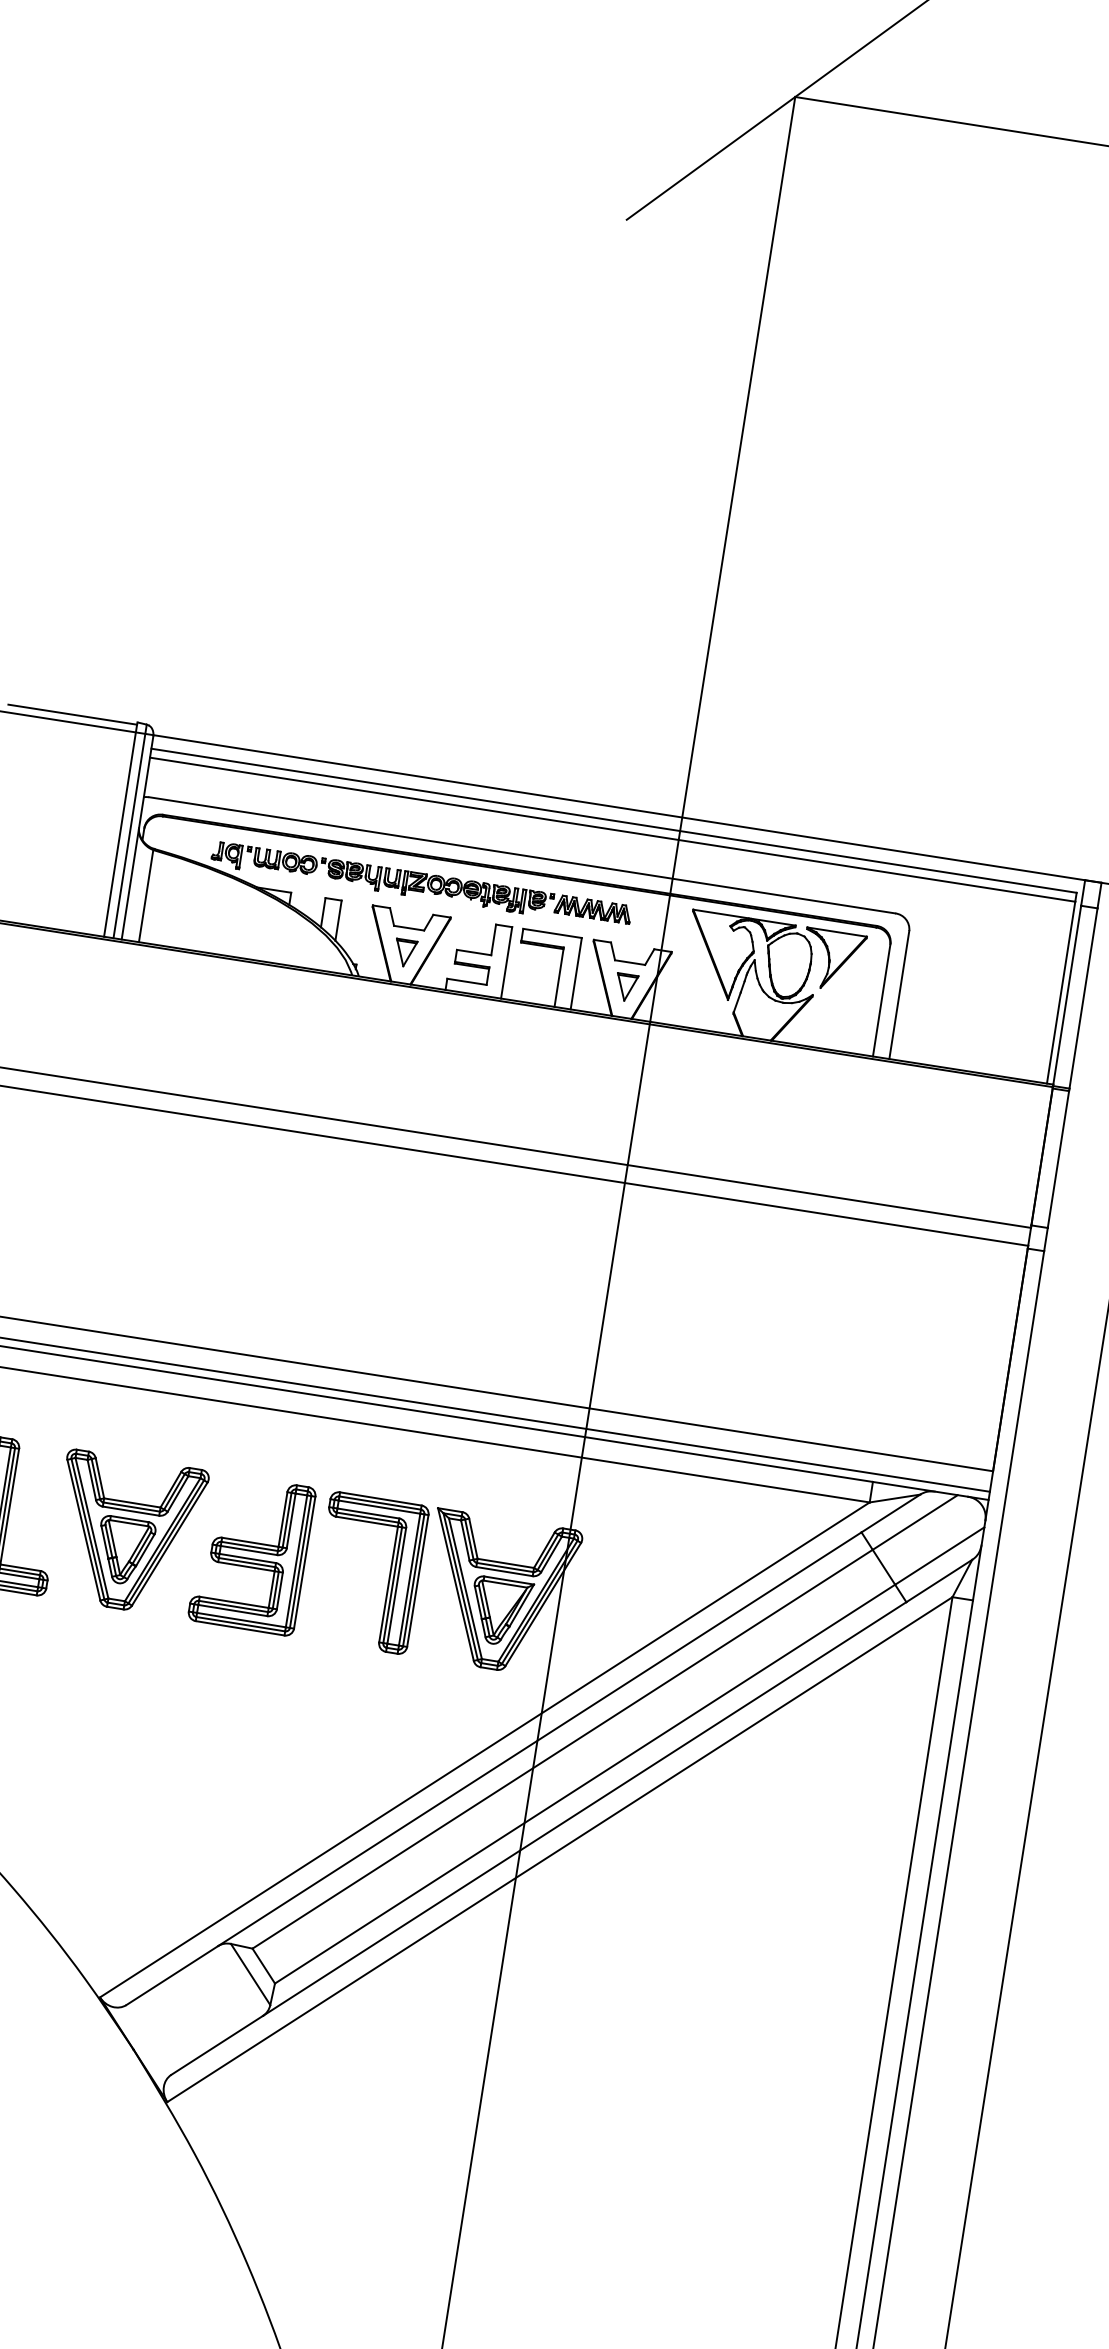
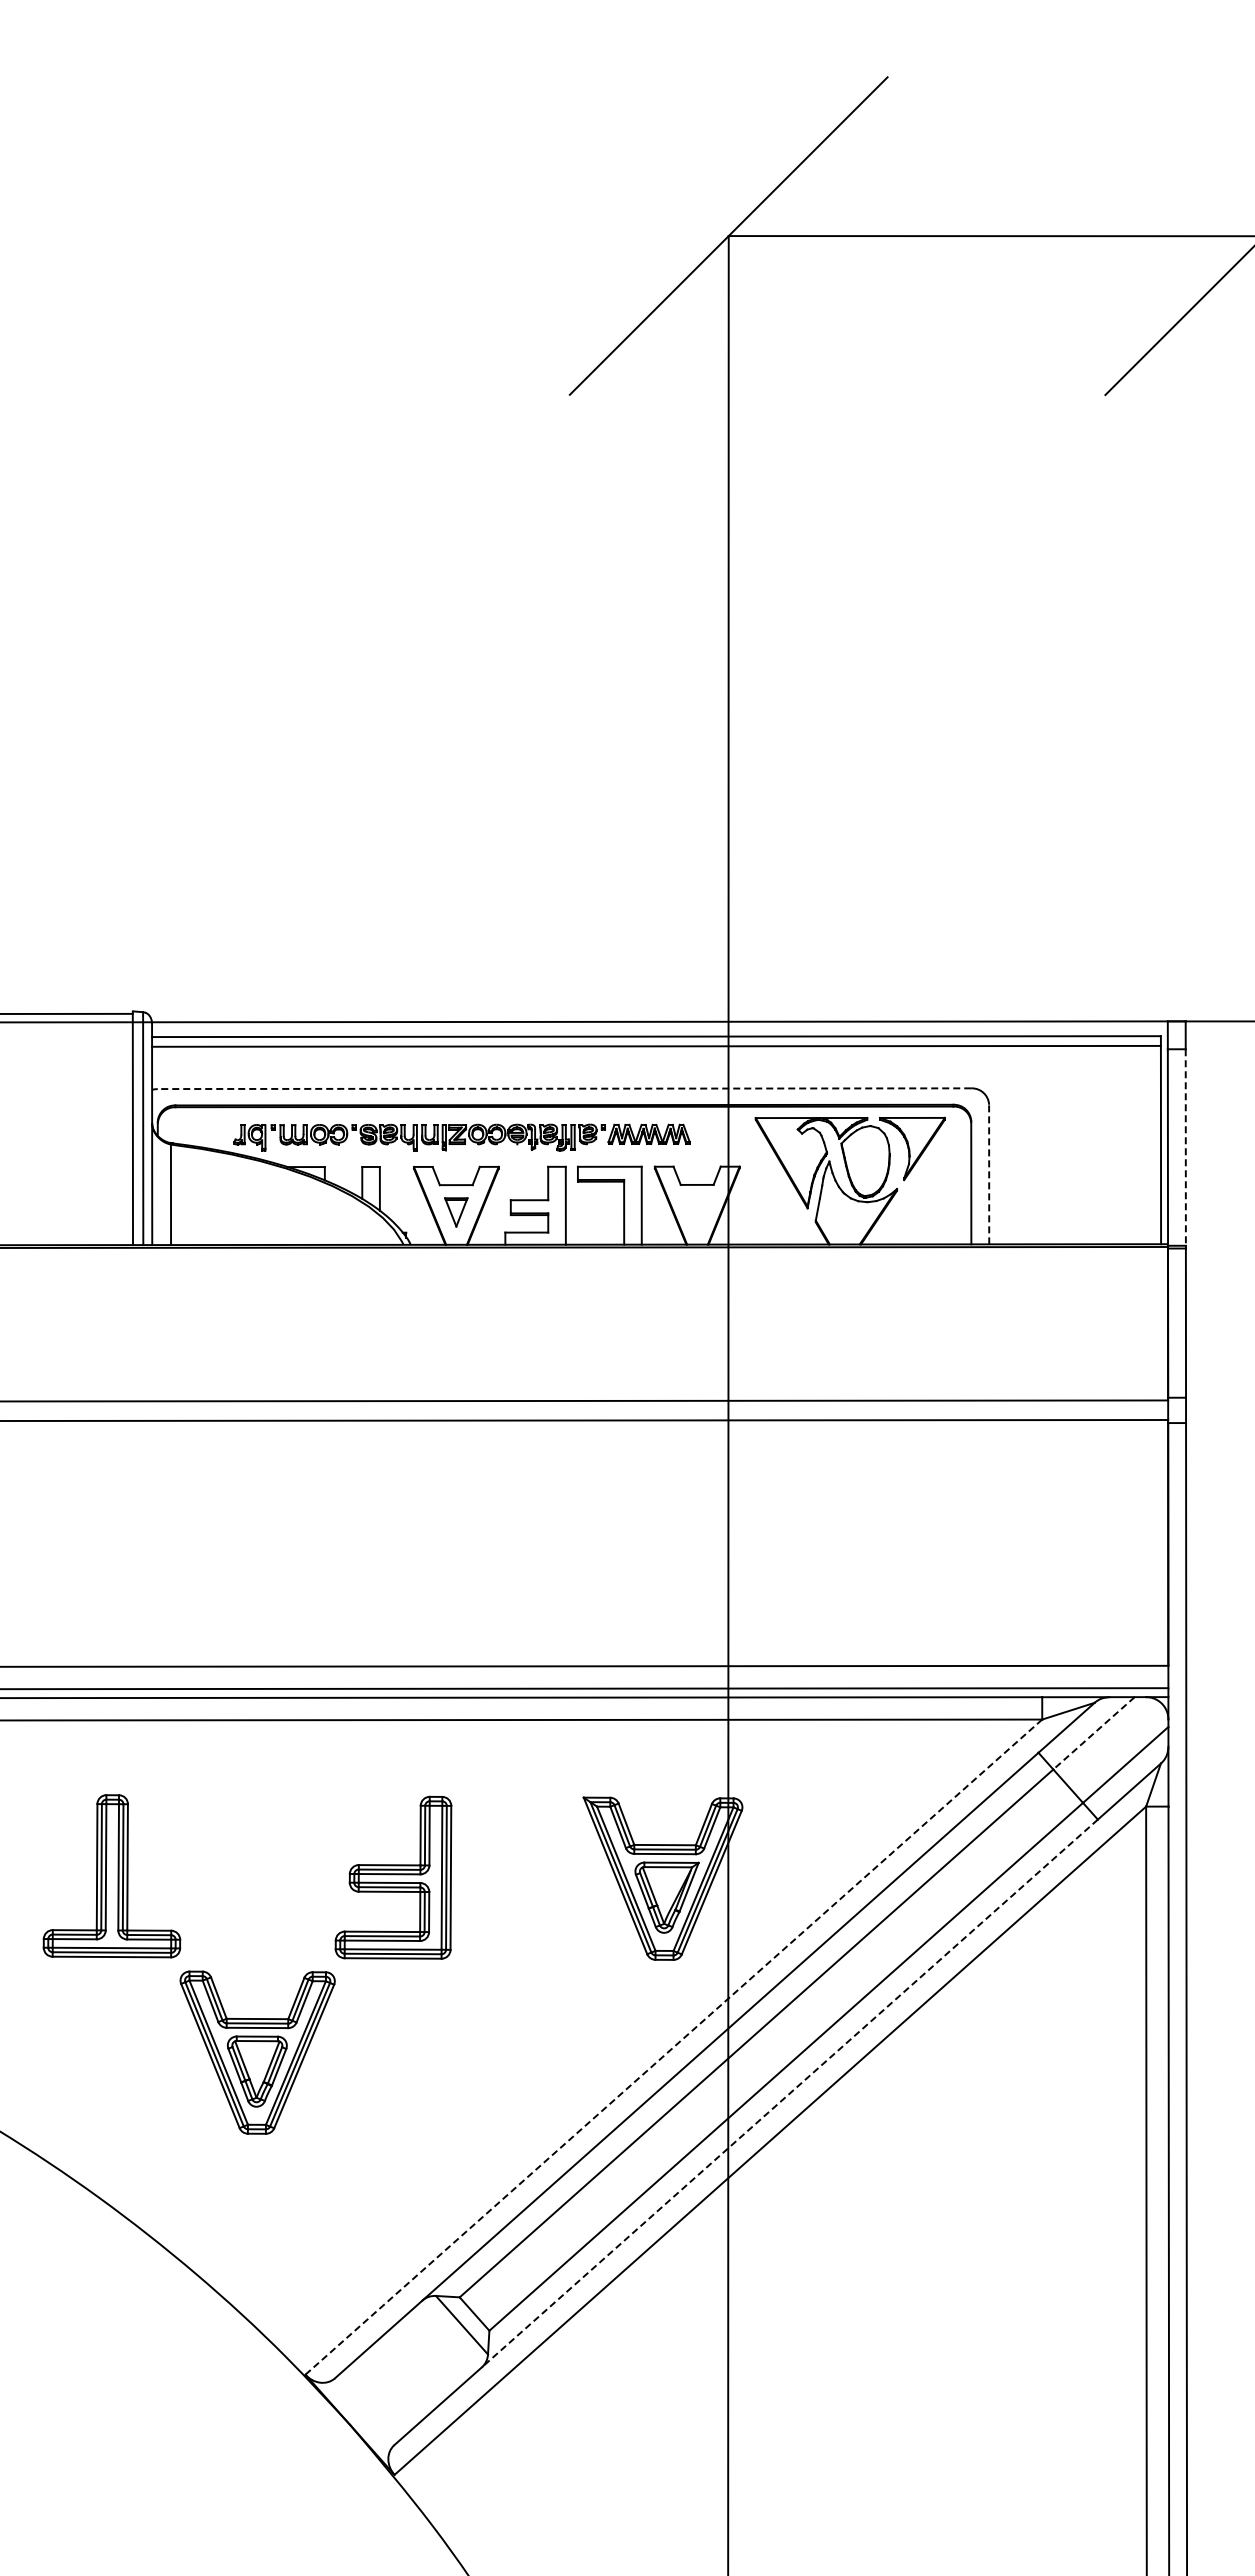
line: (522, 855) -> (564, 1088), solid -> dashed
part: (626, 987) -> (697, 1212), removed
line: (899, 995) -> (989, 1174), solid -> dashed
line: (1083, 999) -> (1185, 1148), solid -> dashed
line: (914, 1522) -> (1093, 1733), solid -> dashed
part: (127, 1533) -> (257, 2052), moved
part: (387, 1581) -> (542, 1884), removed
line: (484, 1750) -> (673, 2047), solid -> dashed
line: (584, 1809) -> (789, 2093), solid -> dashed

